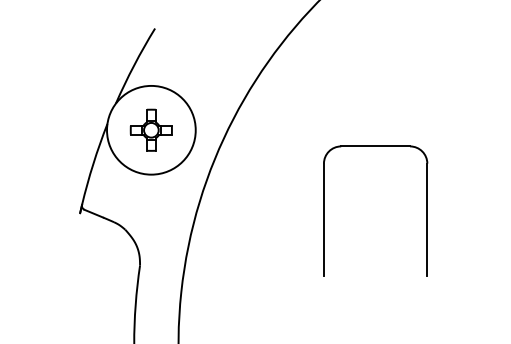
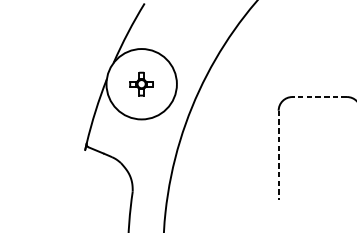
part: (150, 129) -> (141, 83), size x0.7
line: (375, 146) -> (319, 97), solid -> dashed
line: (323, 219) -> (278, 155), solid -> dashed

